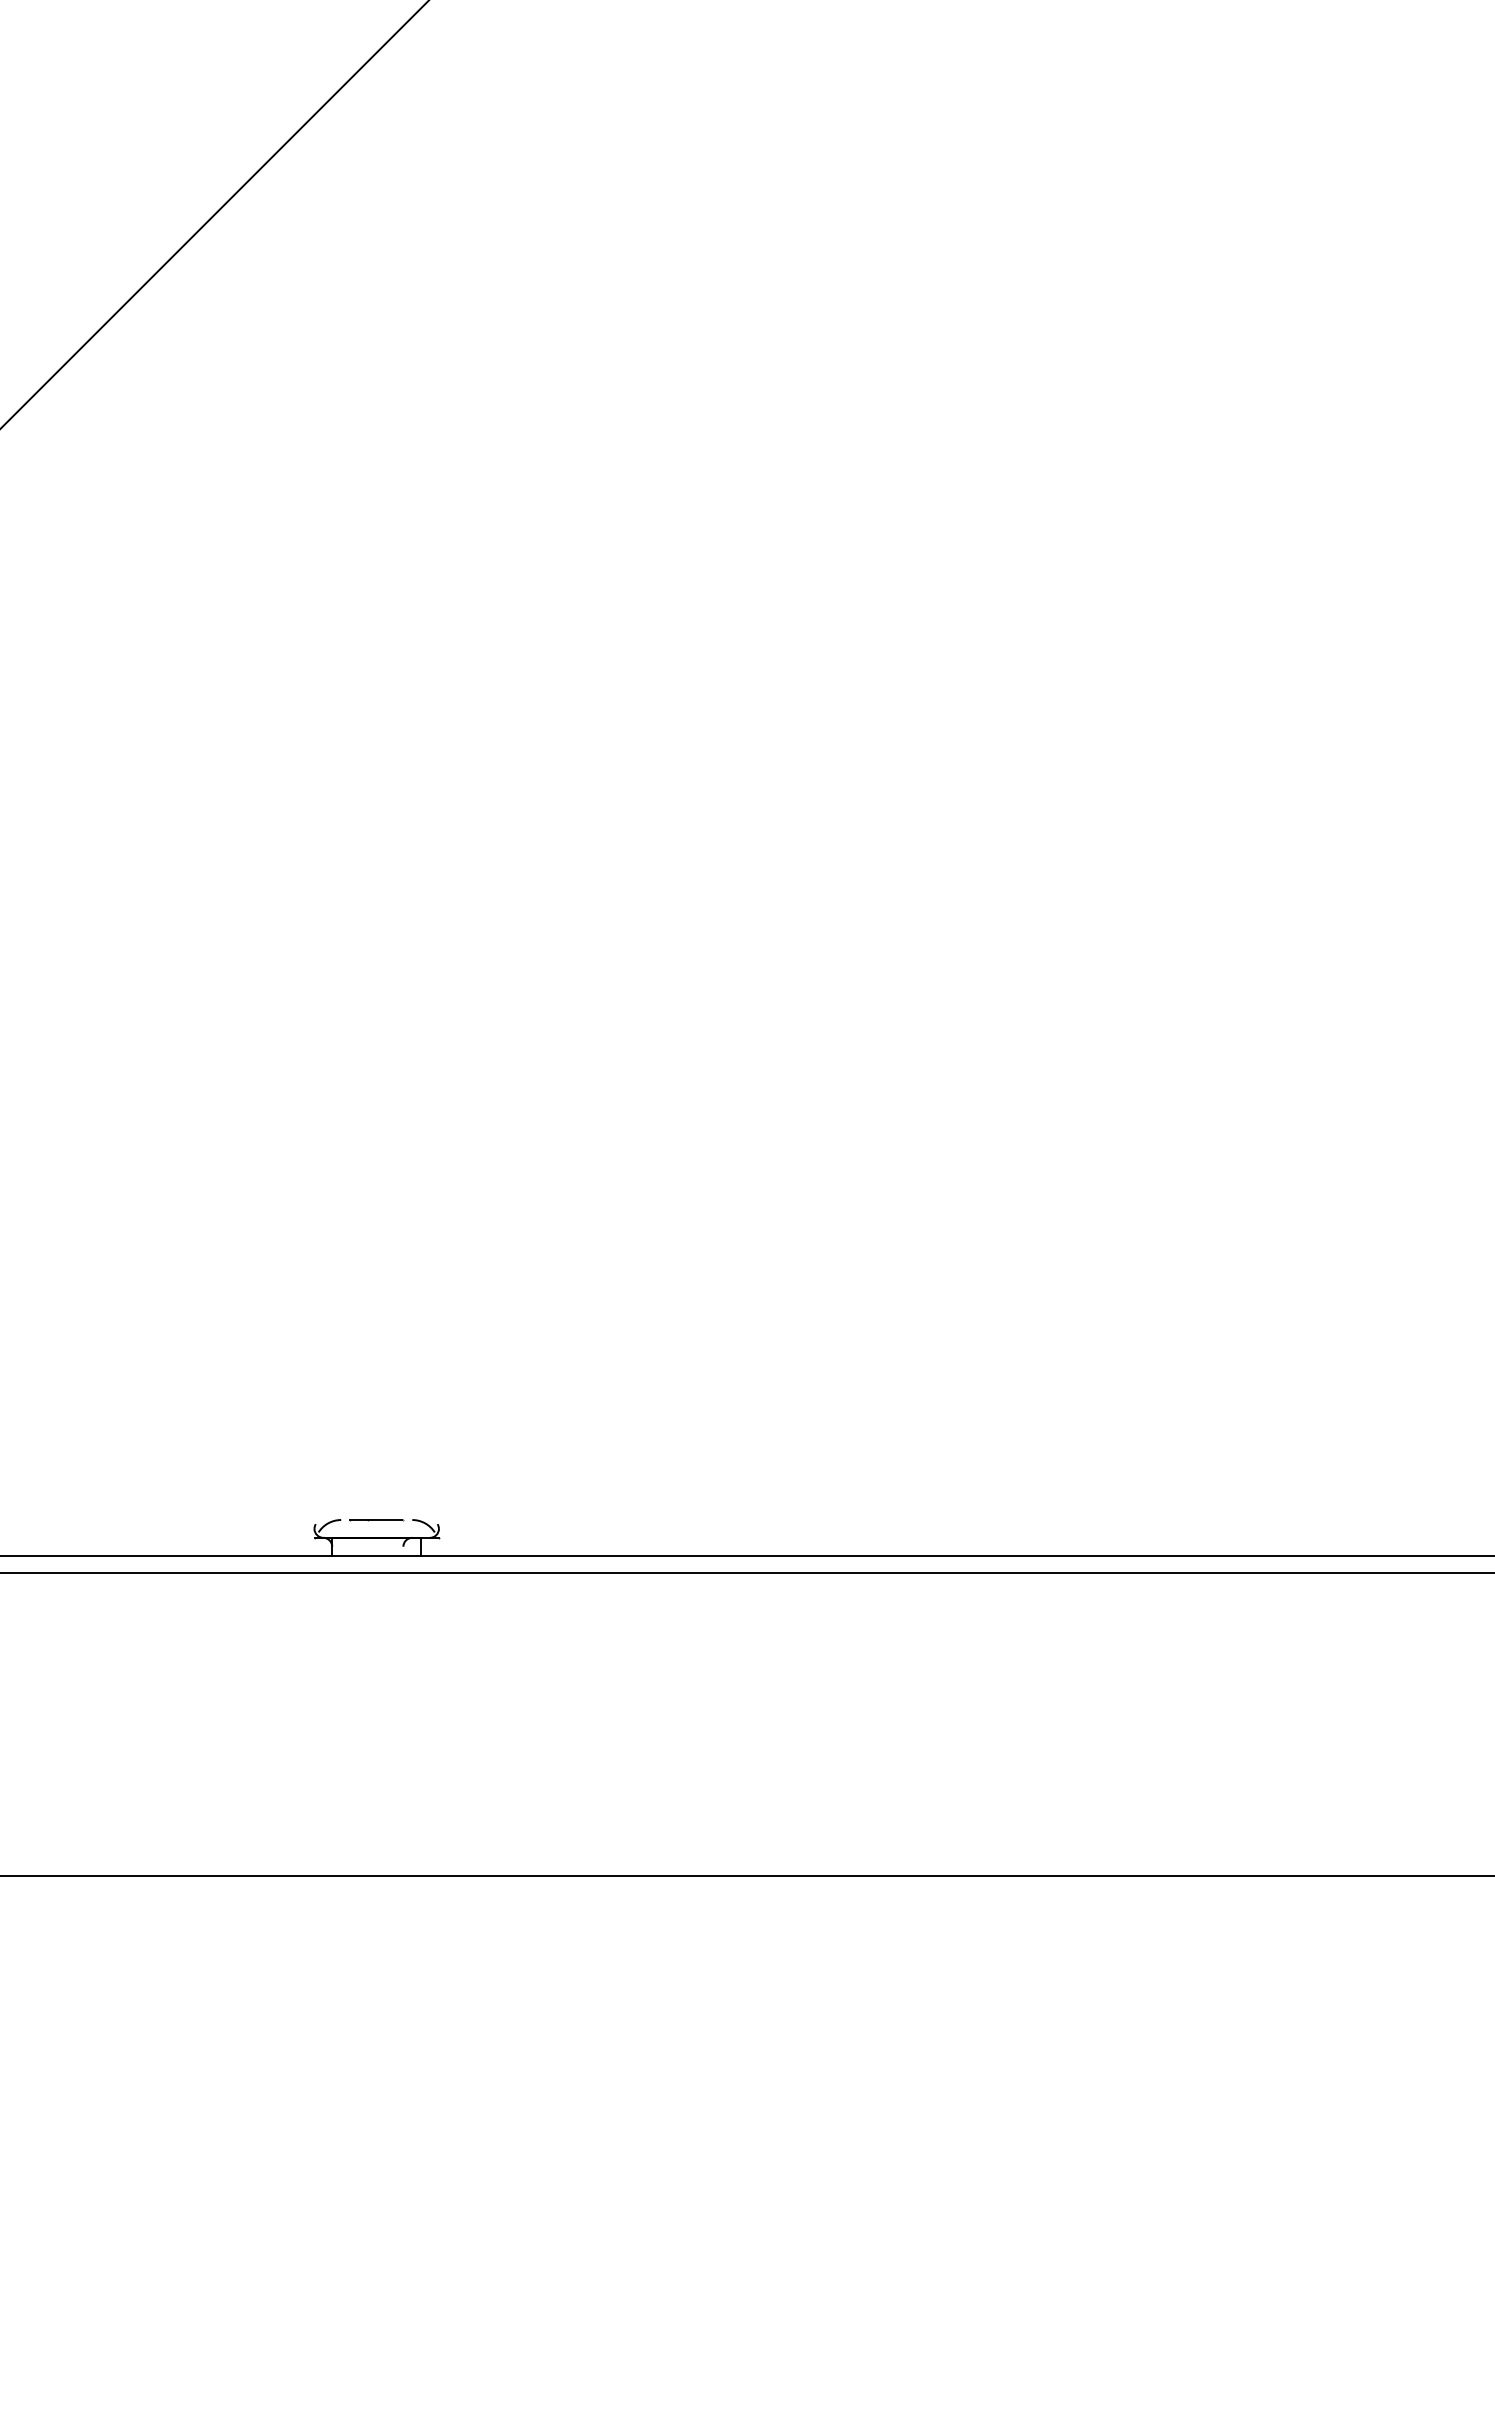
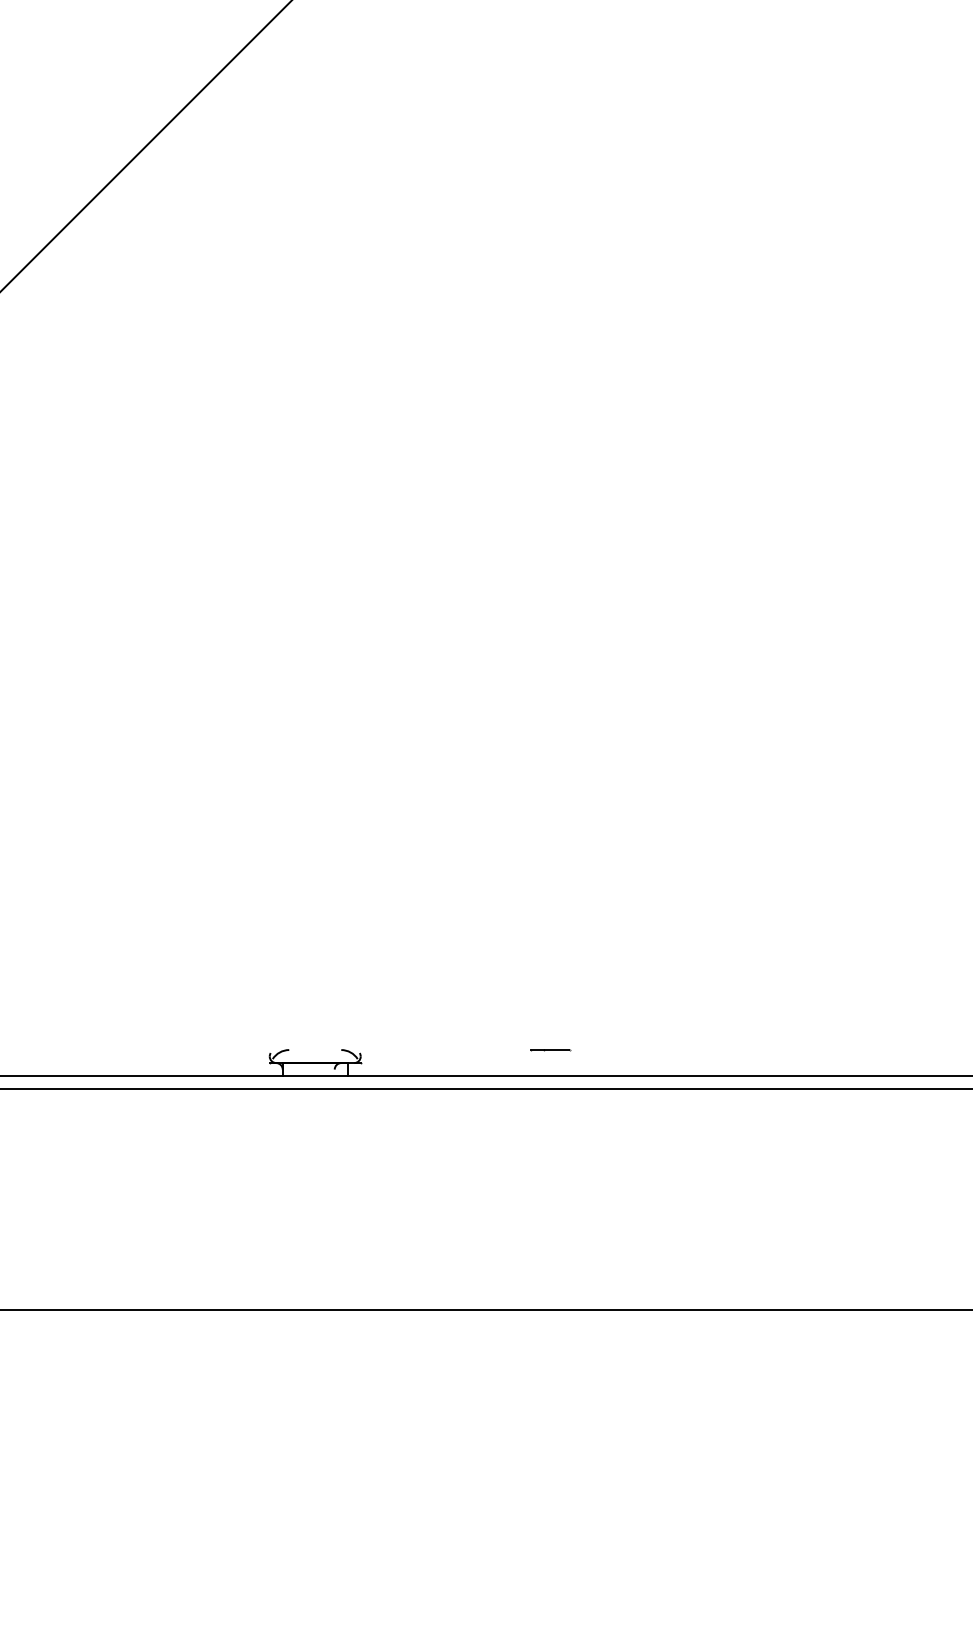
line: (376, 1520) -> (550, 1050), moved

